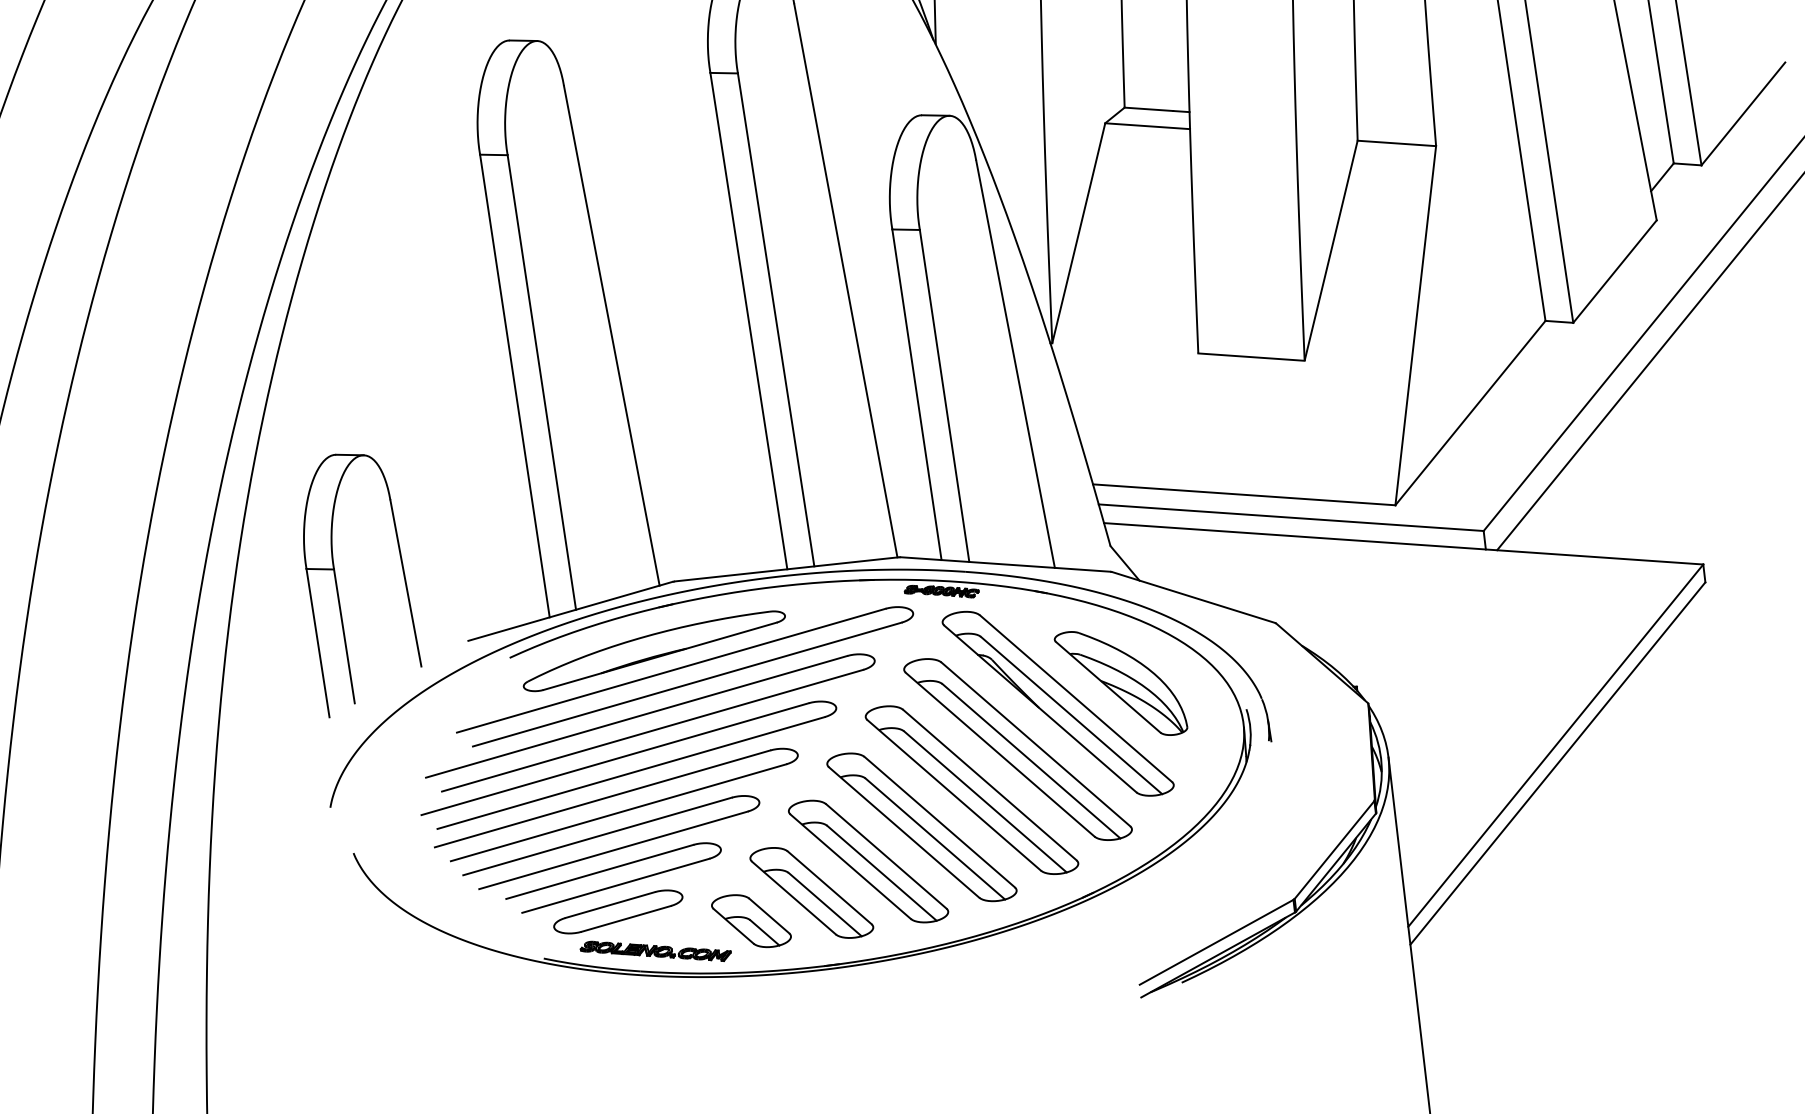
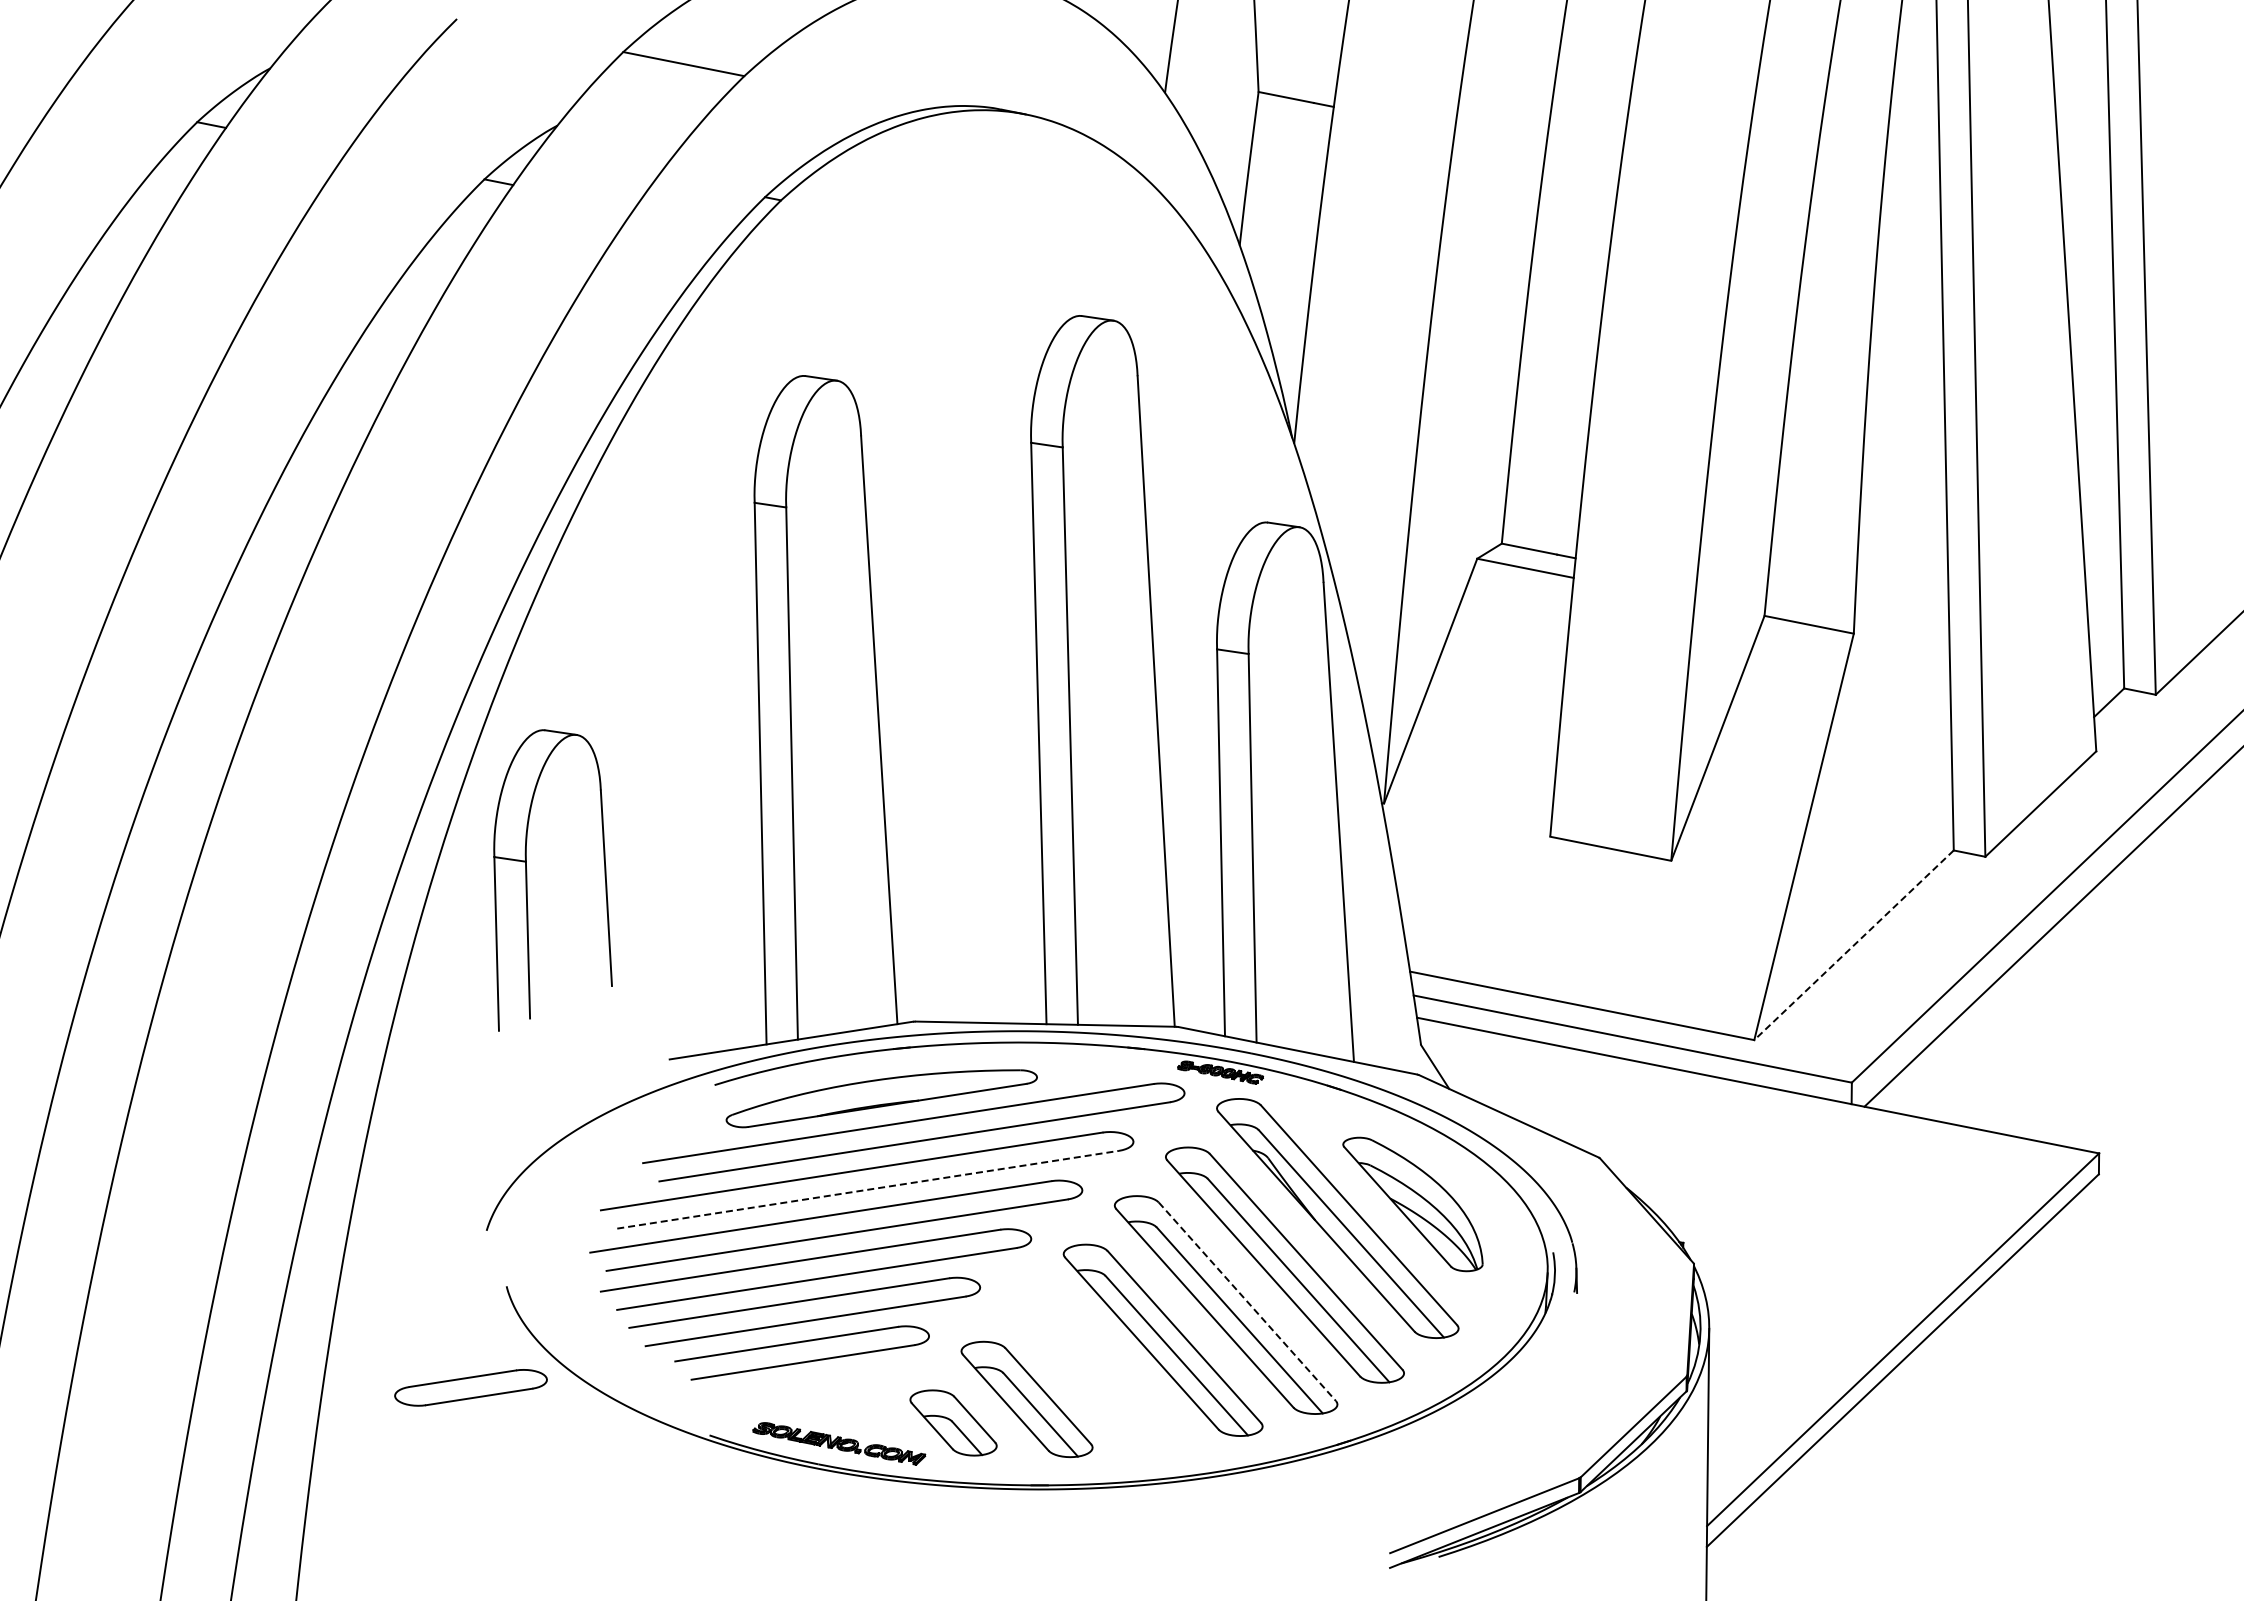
line: (1470, 413) -> (1854, 945), solid -> dashed
part: (337, 585) -> (527, 880), moved
line: (652, 730) -> (868, 1189), solid -> dashed
line: (990, 785) -> (1247, 1302), solid -> dashed
part: (868, 861) -> (1096, 1371), removed
part: (617, 911) -> (470, 1387), moved

